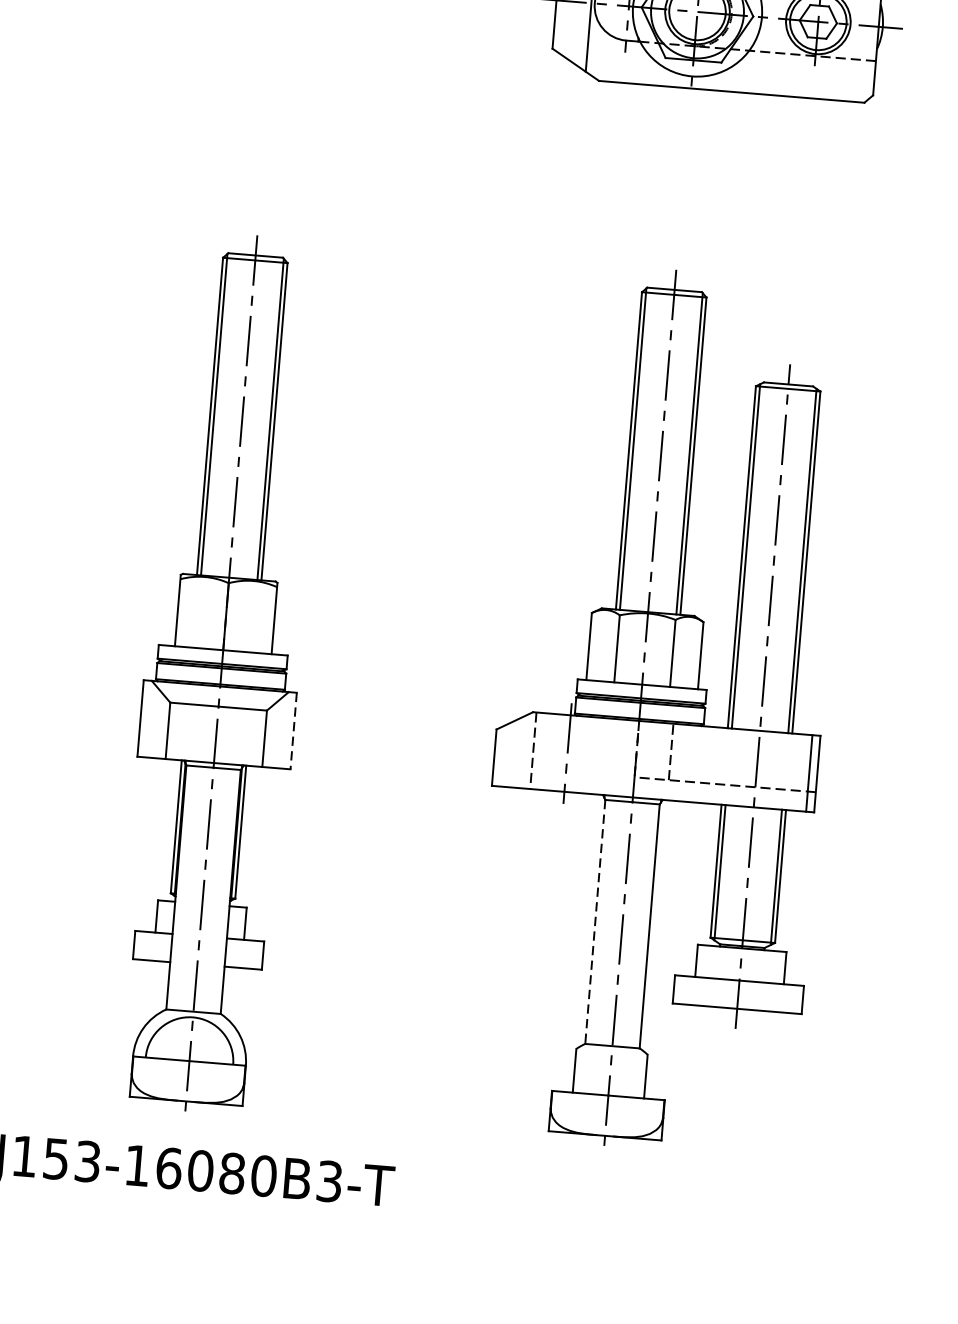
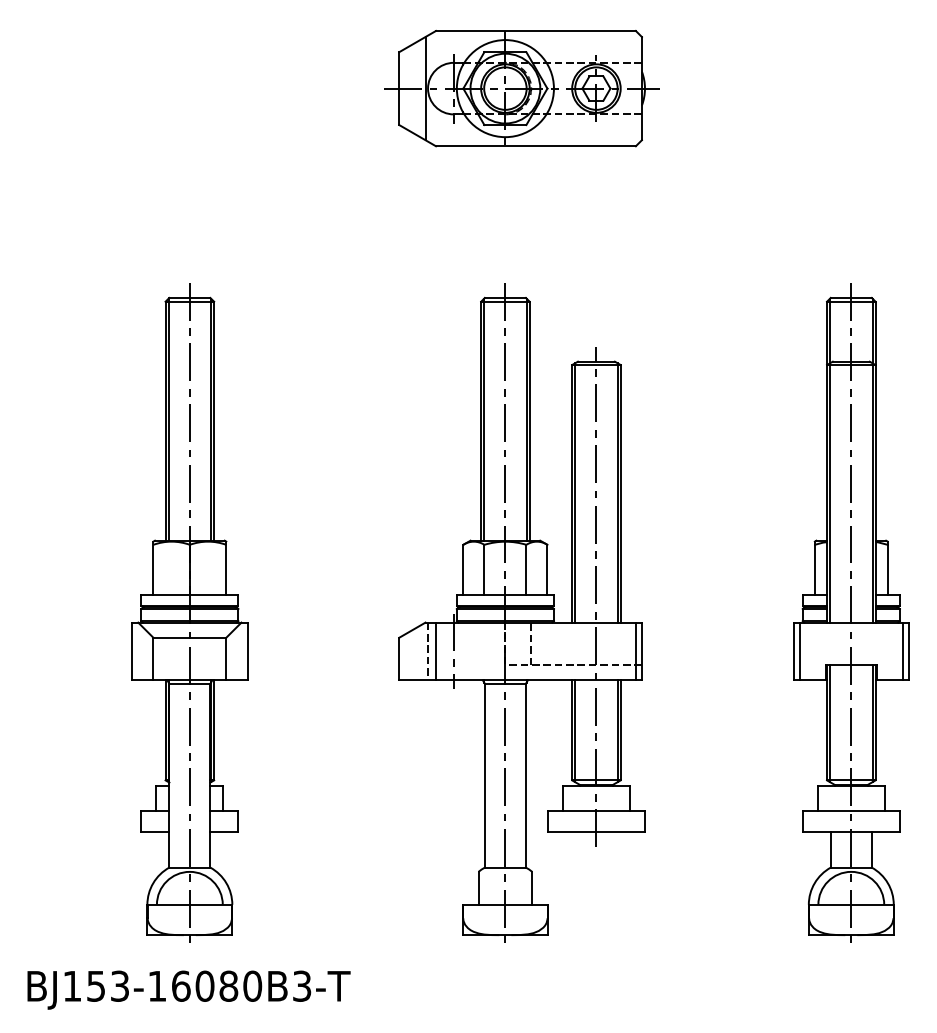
line: (293, 731) -> (247, 651), dashed -> solid
line: (543, 751) -> (435, 651), added
line: (594, 921) -> (484, 775), dashed -> solid

